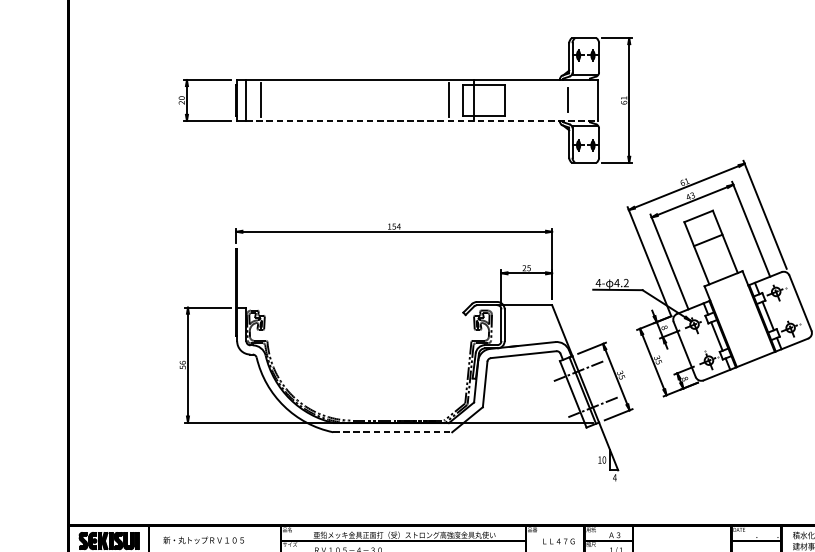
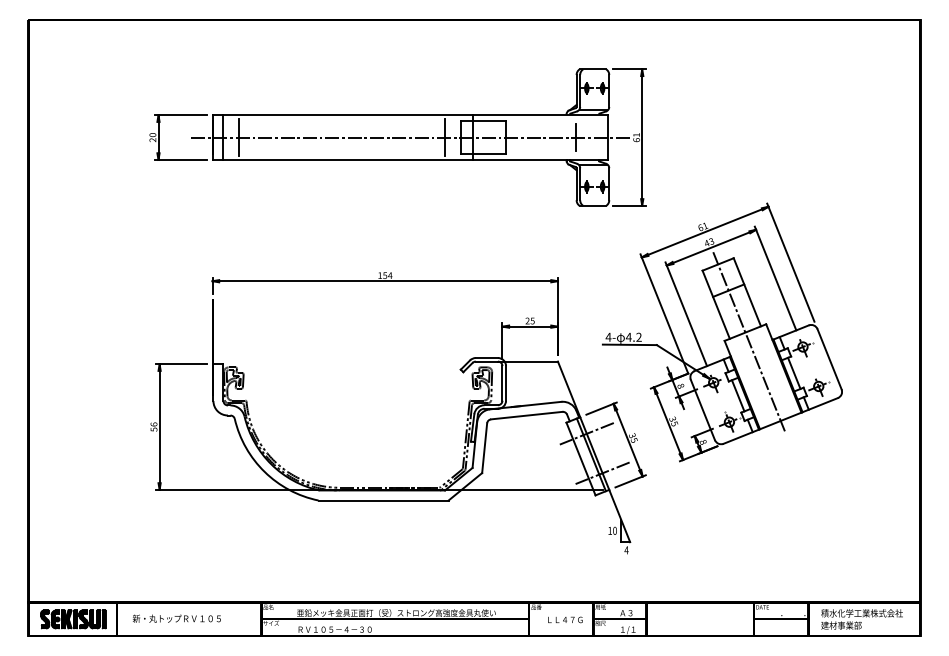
line: (417, 100) -> (410, 137), added
line: (422, 120) -> (416, 159), dashed -> solid
line: (726, 286) -> (748, 341), added
line: (393, 432) -> (384, 500), dashed -> solid

